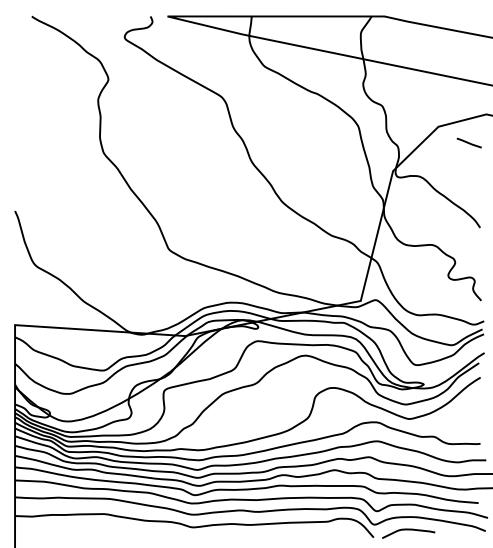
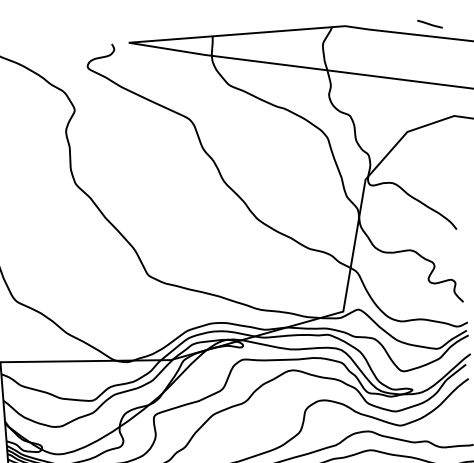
line: (468, 142) -> (429, 23), moved

